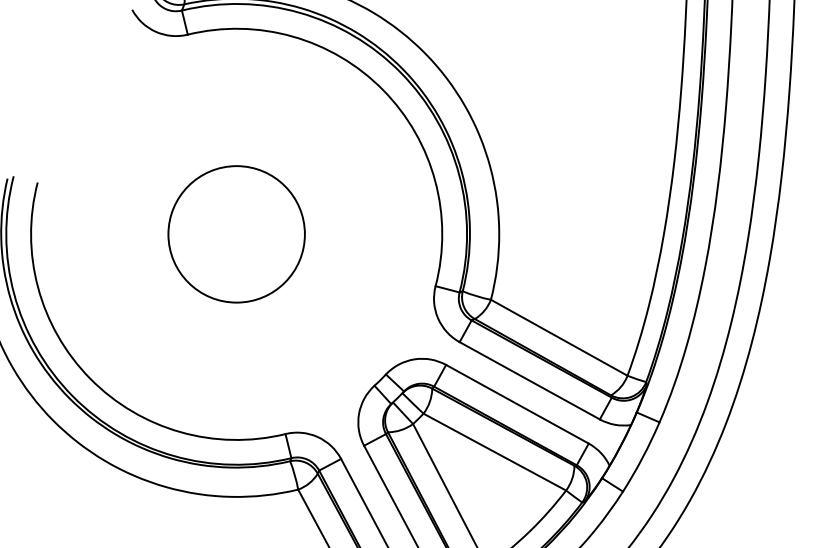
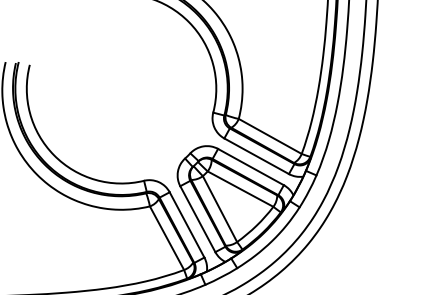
circle: (236, 233) -> (121, 88), removed

